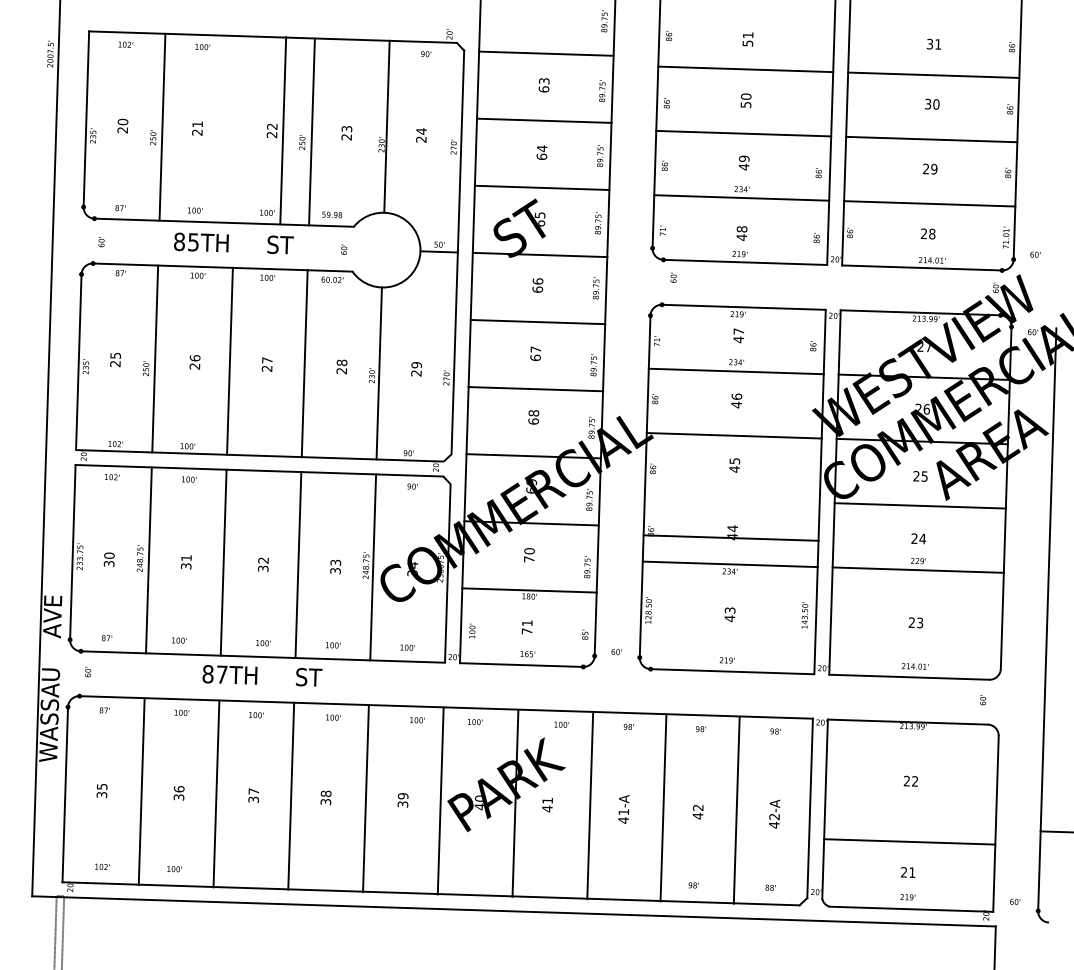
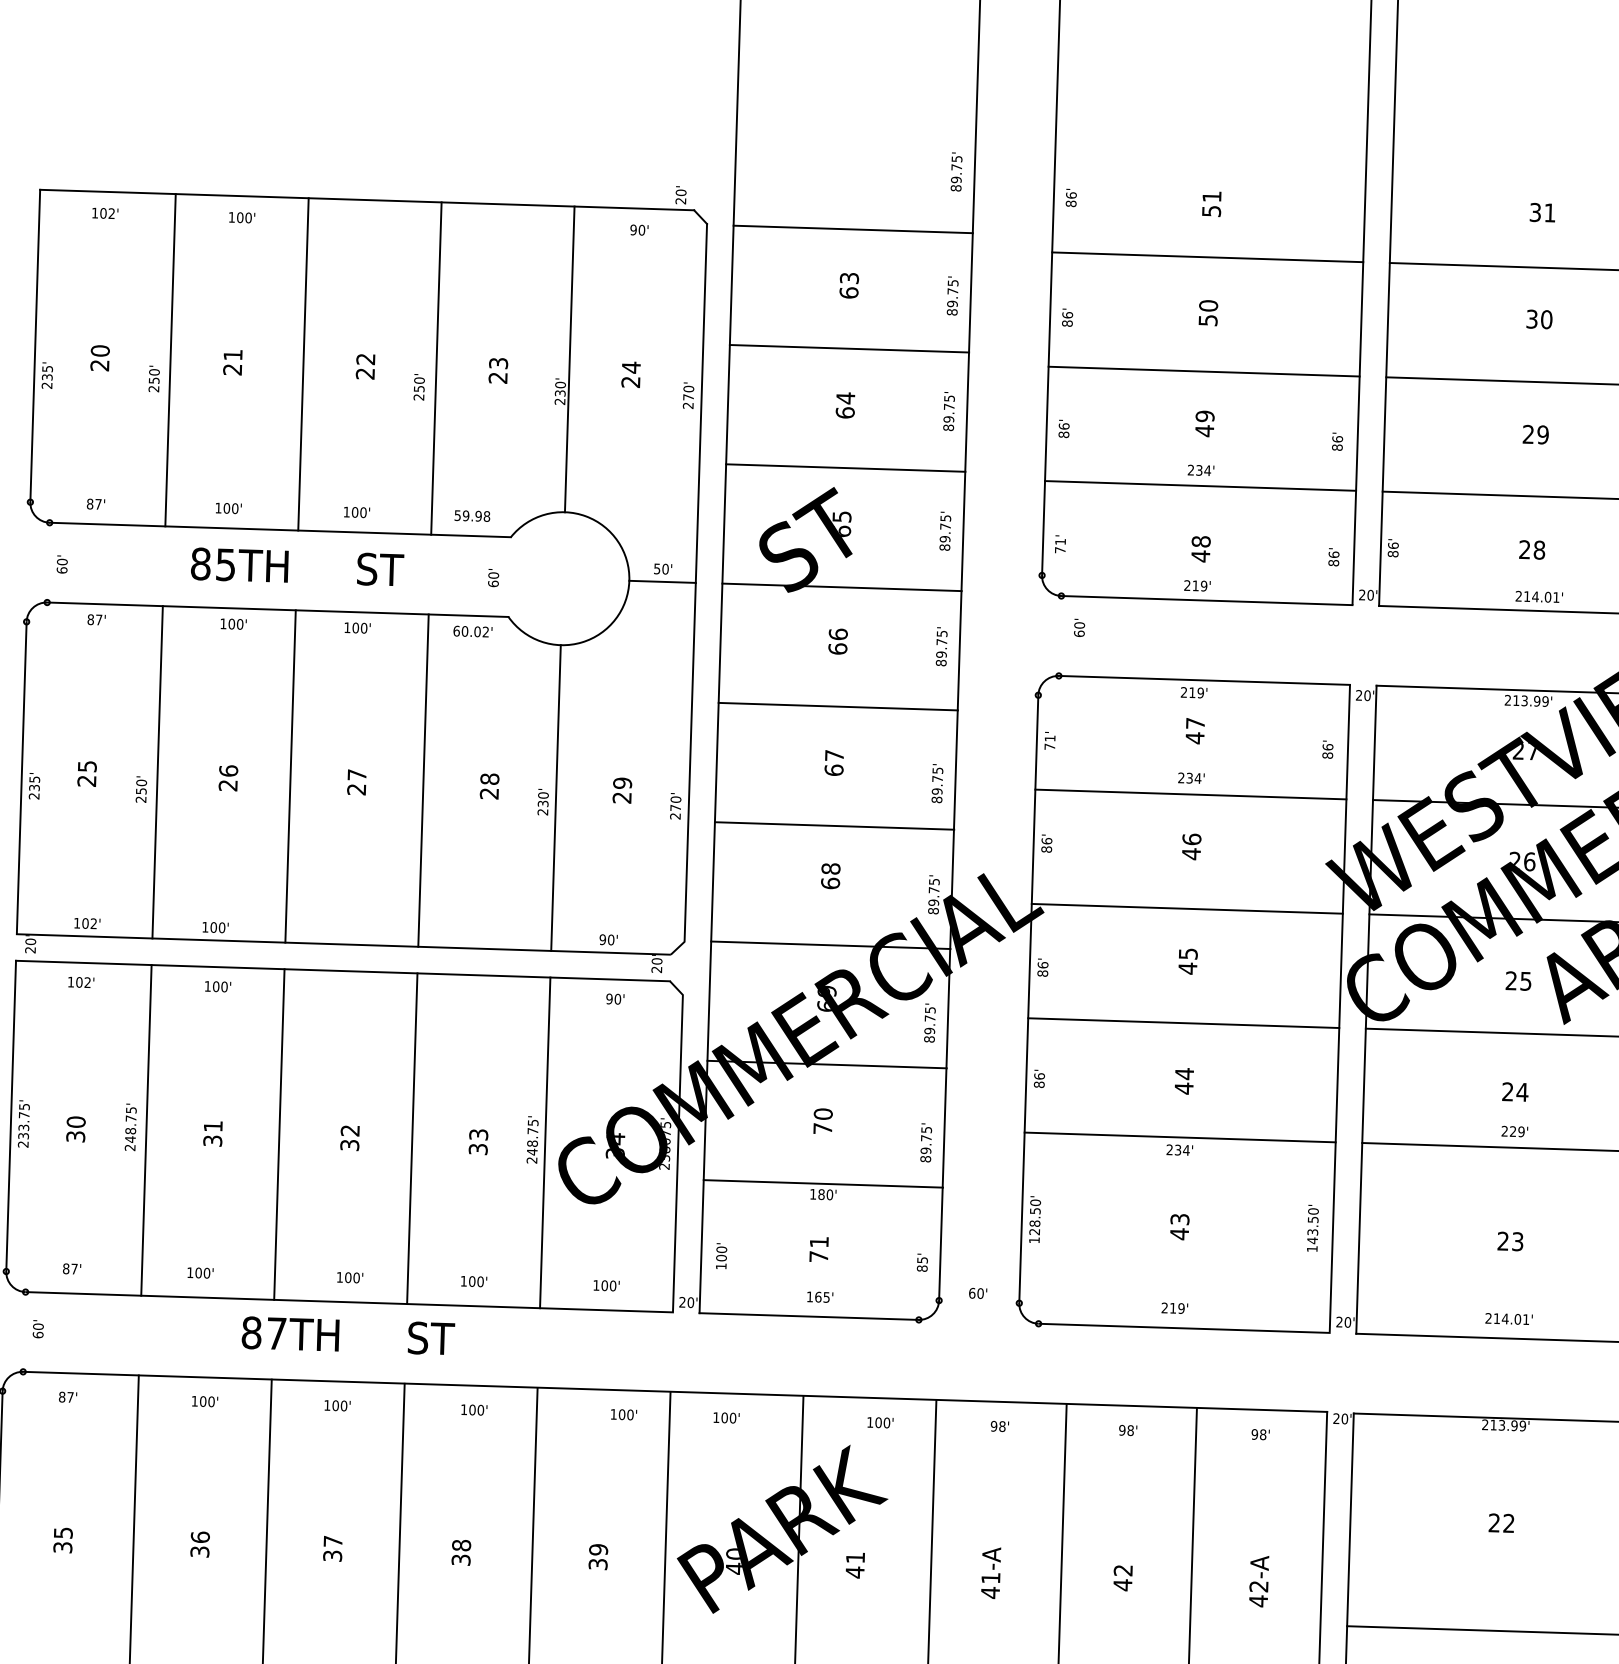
line: (283, 130) -> (303, 364), moved
line: (730, 537) -> (1182, 1022), moved

